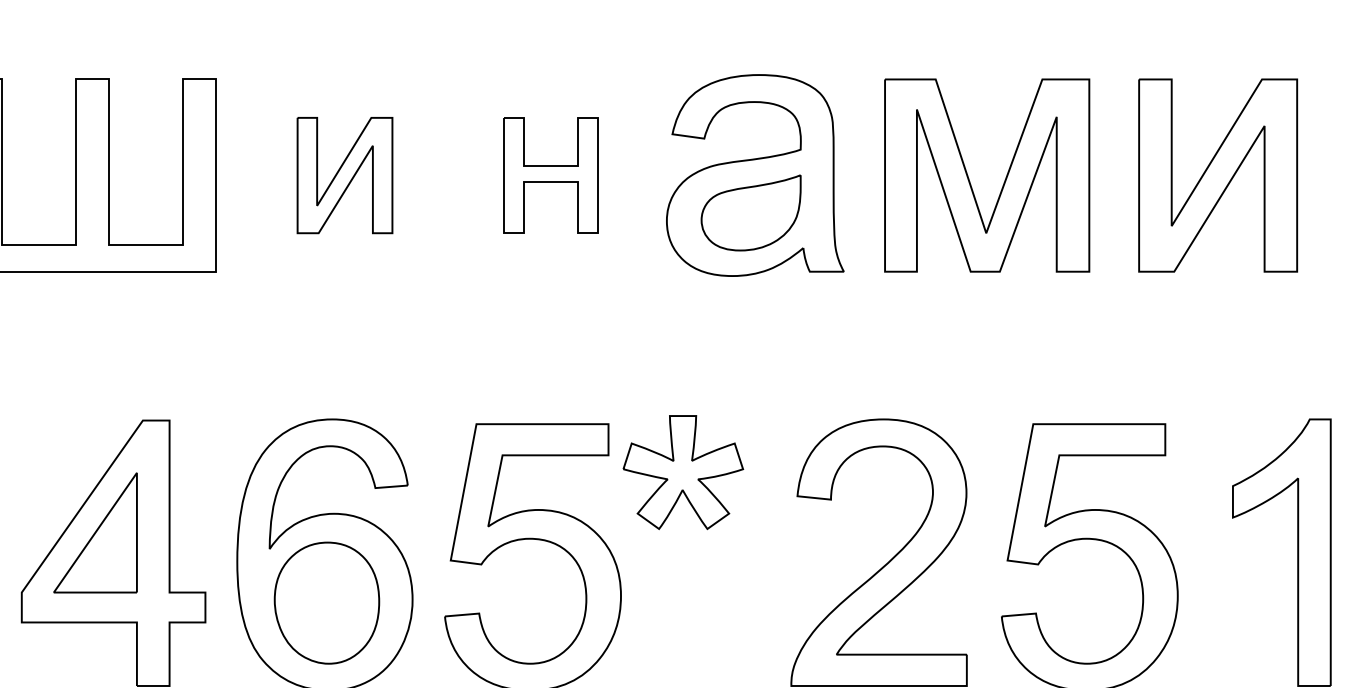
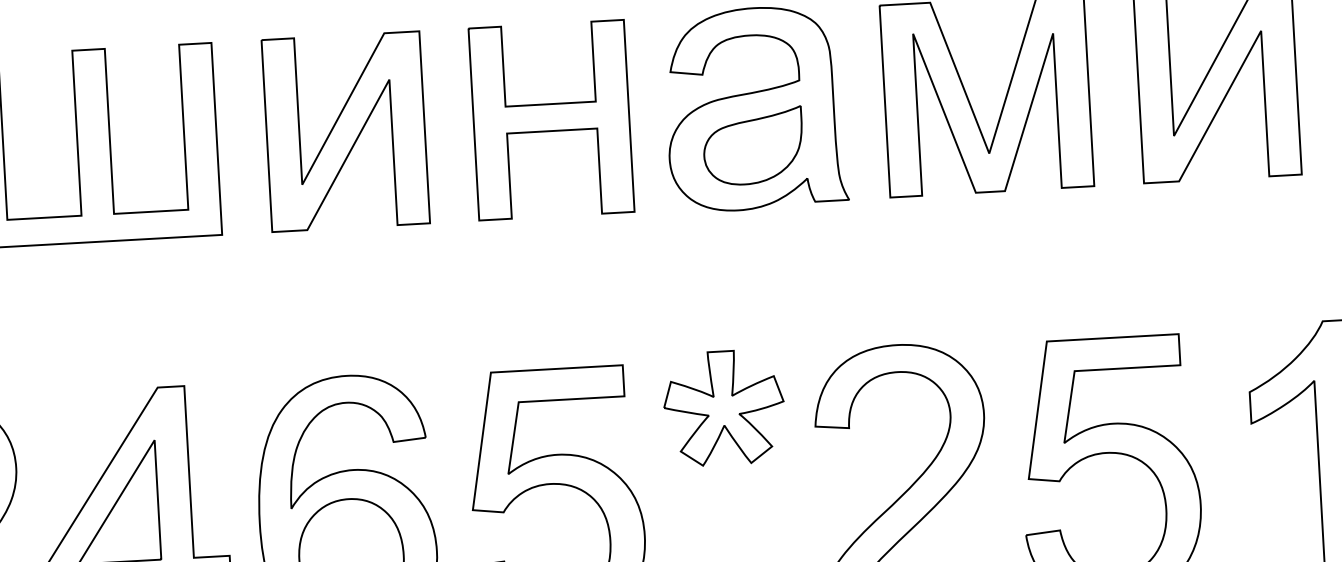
part: (344, 175) -> (345, 131), size x1.67
part: (550, 175) -> (550, 120), size x1.67
part: (683, 472) -> (724, 407), moved

